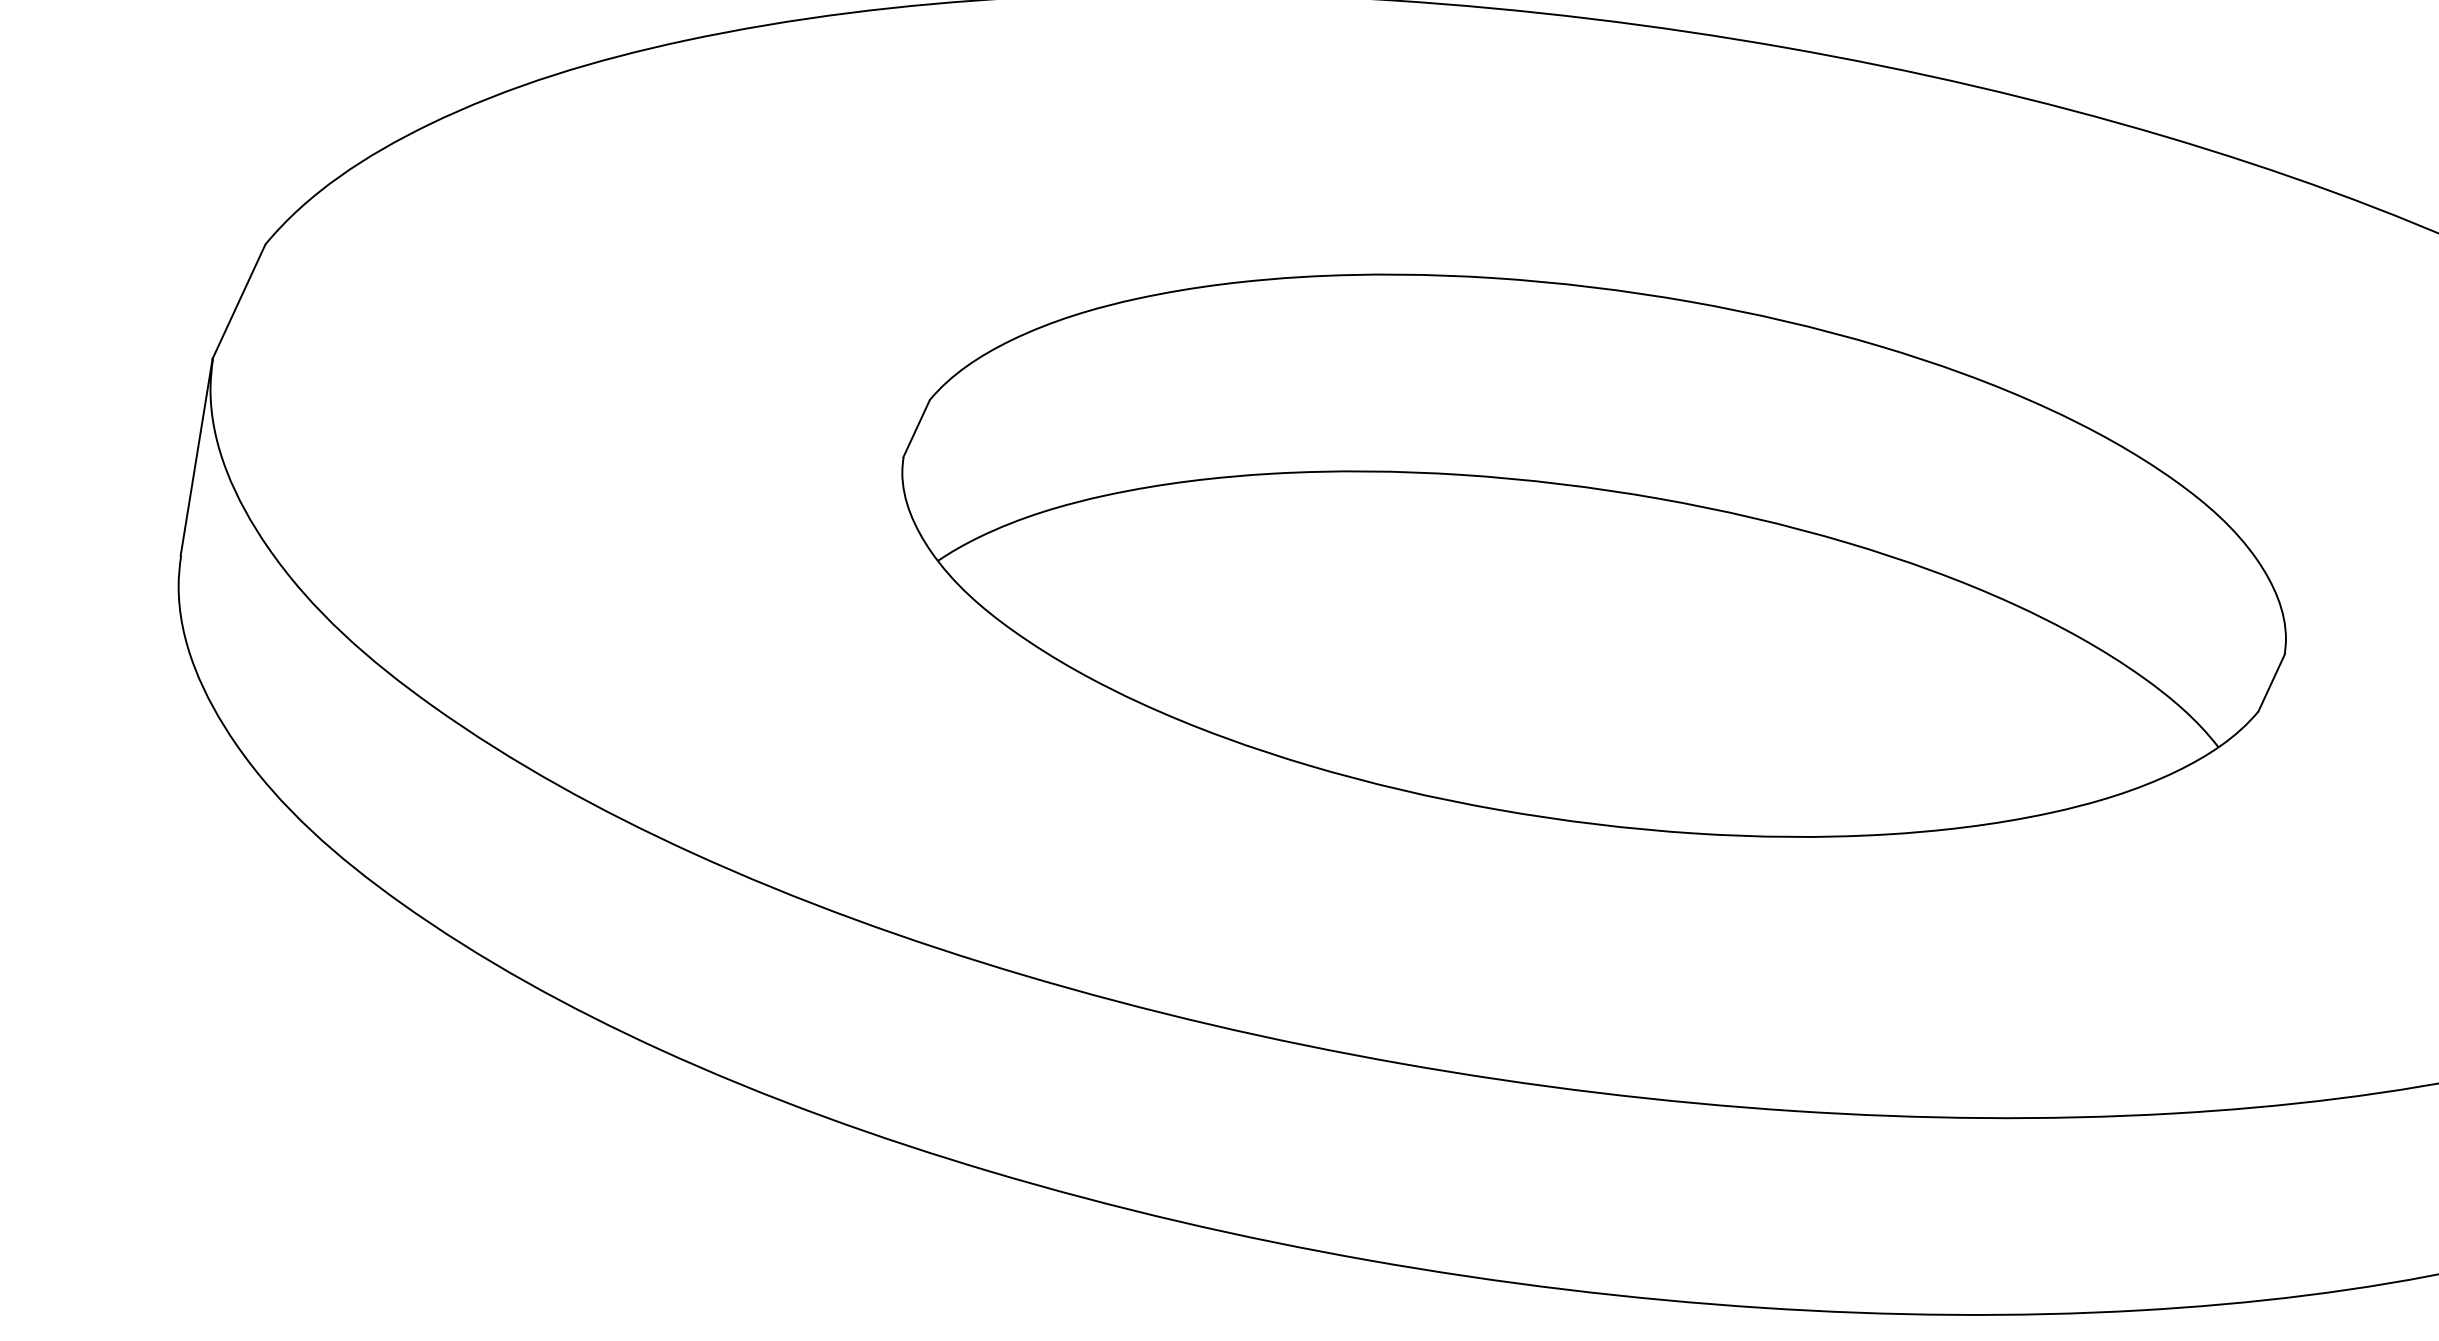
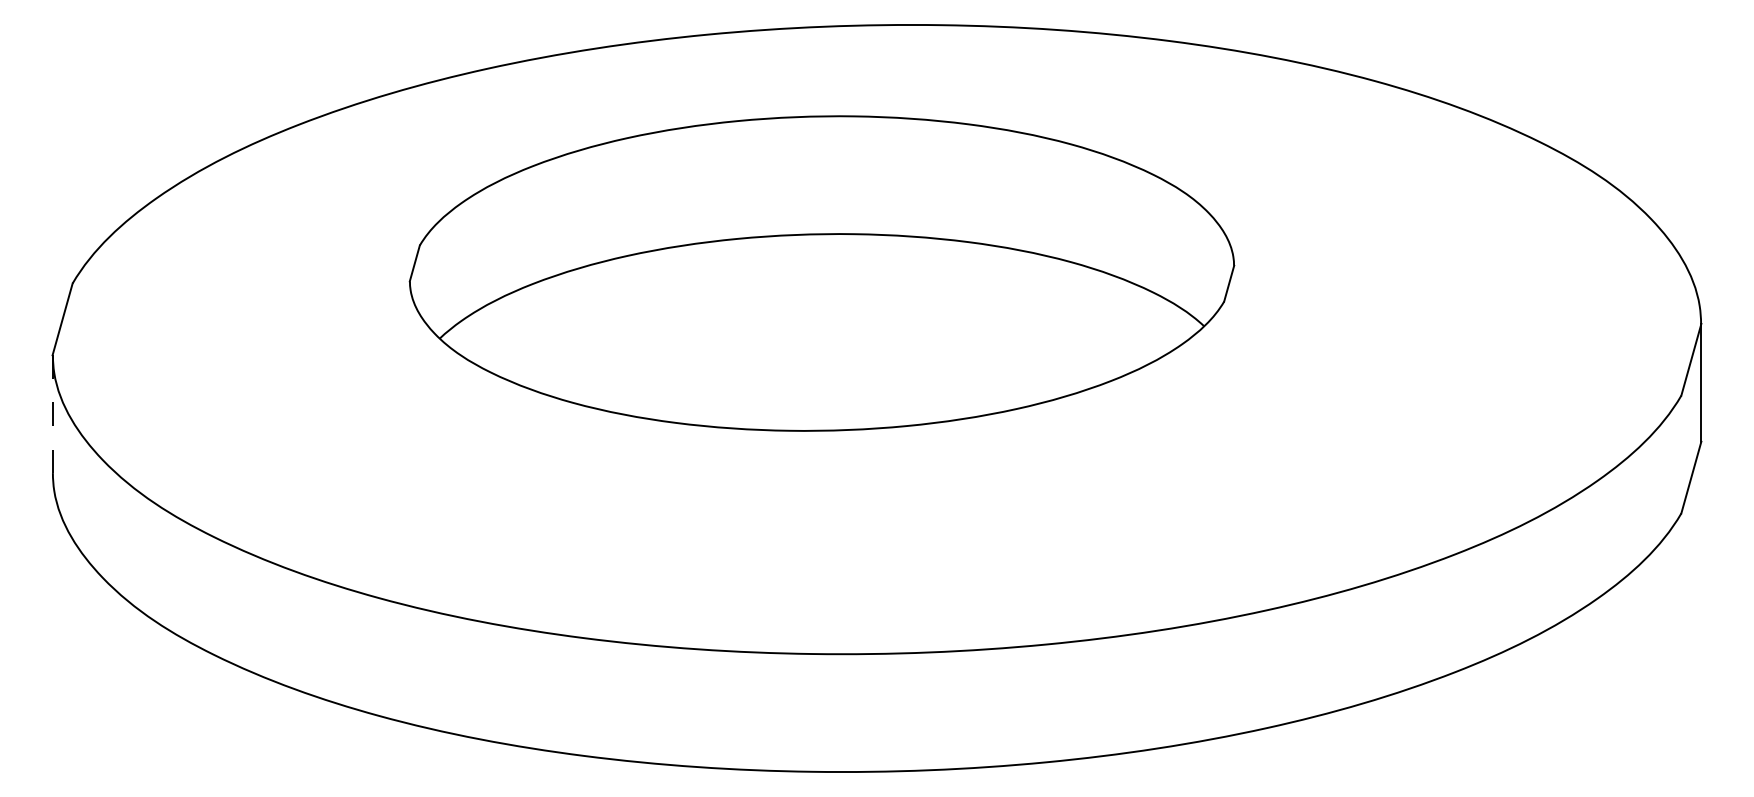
line: (196, 457) -> (52, 414), solid -> dashed
part: (1593, 555) -> (821, 273), moved

